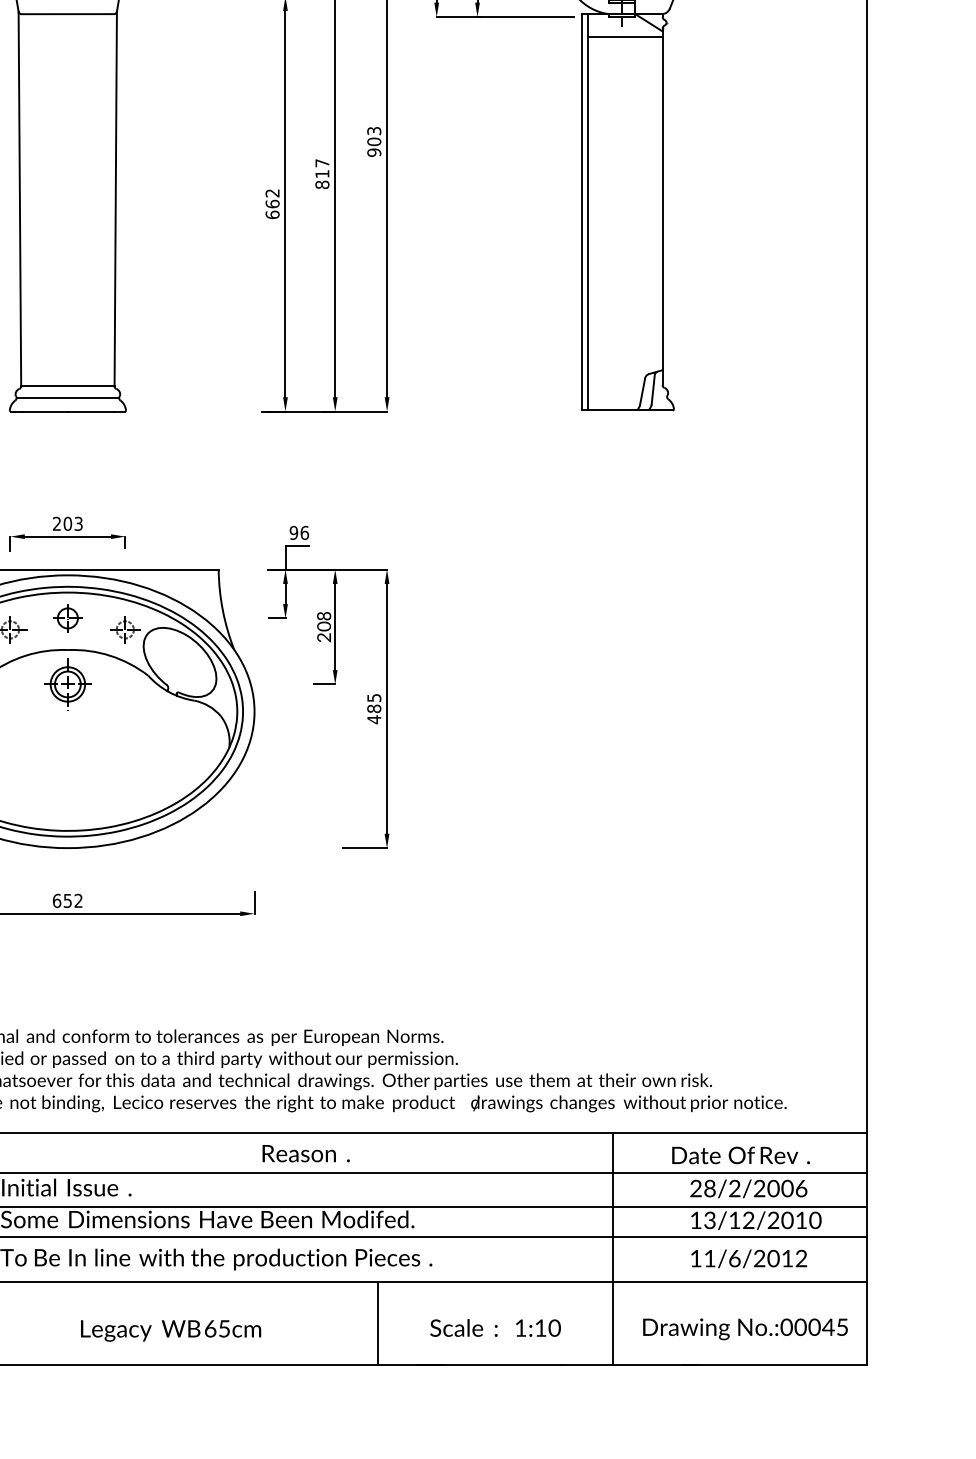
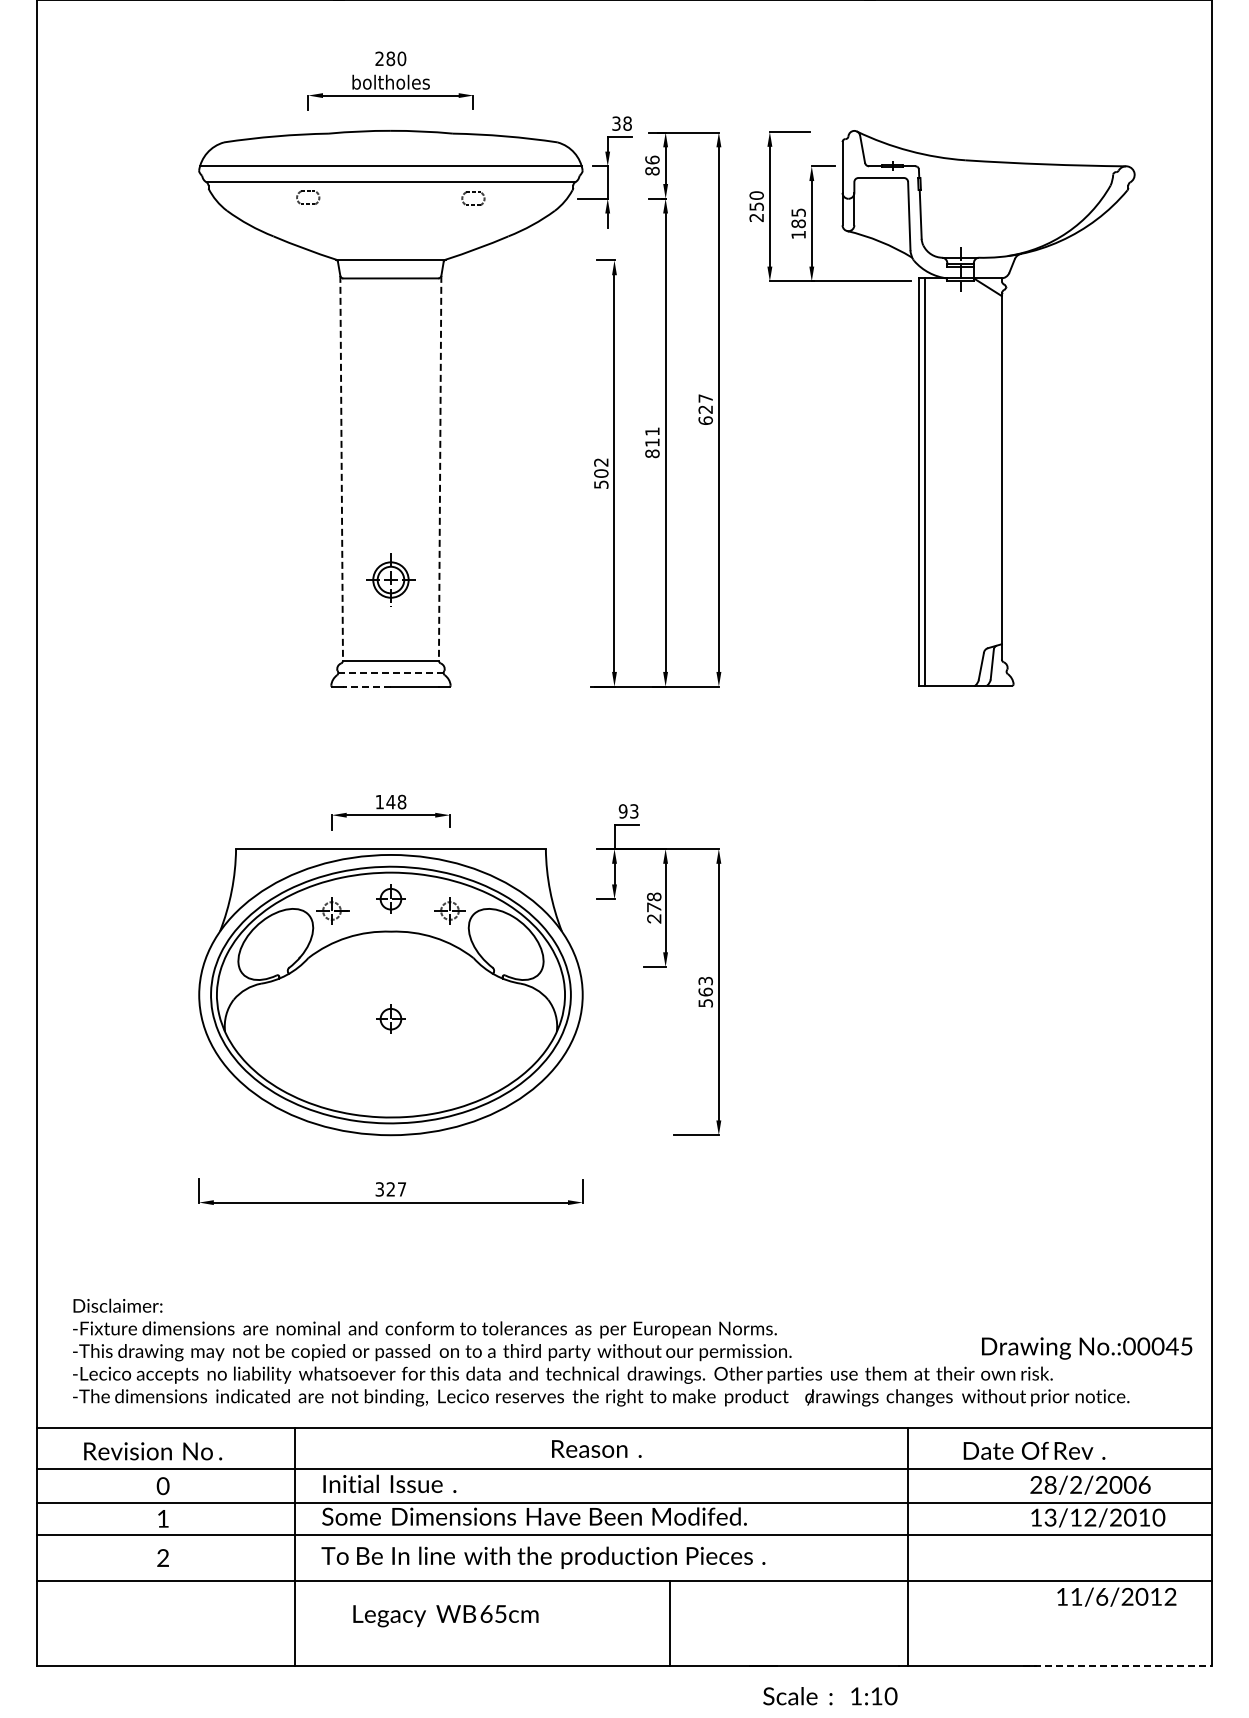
line: (625, 37) -> (963, 302), removed
text: (374, 141) -> (705, 409), 903 -> 627
text: (322, 163) -> (652, 431), 817 -> 811
line: (19, 199) -> (341, 468), solid -> dashed
line: (116, 199) -> (440, 468), solid -> dashed
text: (272, 208) -> (601, 478), 662 -> 502
line: (67, 398) -> (390, 673), solid -> dashed
line: (45, 411) -> (367, 686), solid -> dashed
text: (67, 523) -> (390, 801), 203 -> 148
text: (304, 533) -> (634, 811), 96 -> 93
text: (324, 626) -> (654, 907), 20 -> 27
part: (67, 683) -> (390, 579), moved
text: (374, 708) -> (705, 991), 485 -> 563
part: (67, 734) -> (390, 1018), added
text: (67, 900) -> (390, 1189), 652 -> 327
text: (305, 1153) -> (596, 1448), moved
text: (741, 1155) -> (1034, 1450), moved
line: (613, 1249) -> (908, 1547), moved
text: (748, 1258) -> (1116, 1596), moved
line: (377, 1323) -> (669, 1623), moved
text: (495, 1328) -> (830, 1696), moved
text: (745, 1329) -> (1087, 1348), moved
text: (170, 1331) -> (445, 1616), moved
line: (775, 1365) -> (1117, 1666), solid -> dashed

